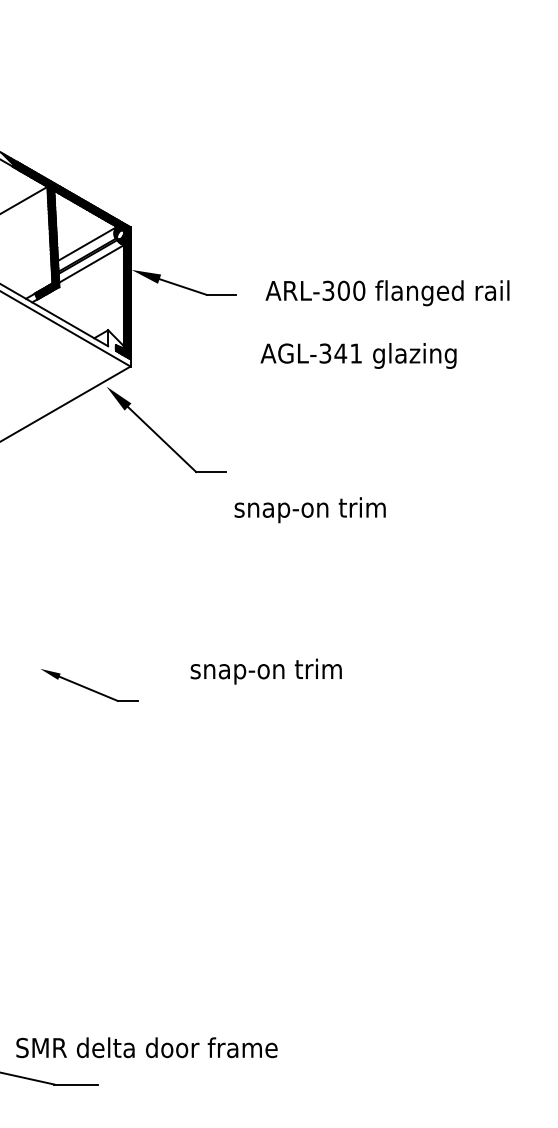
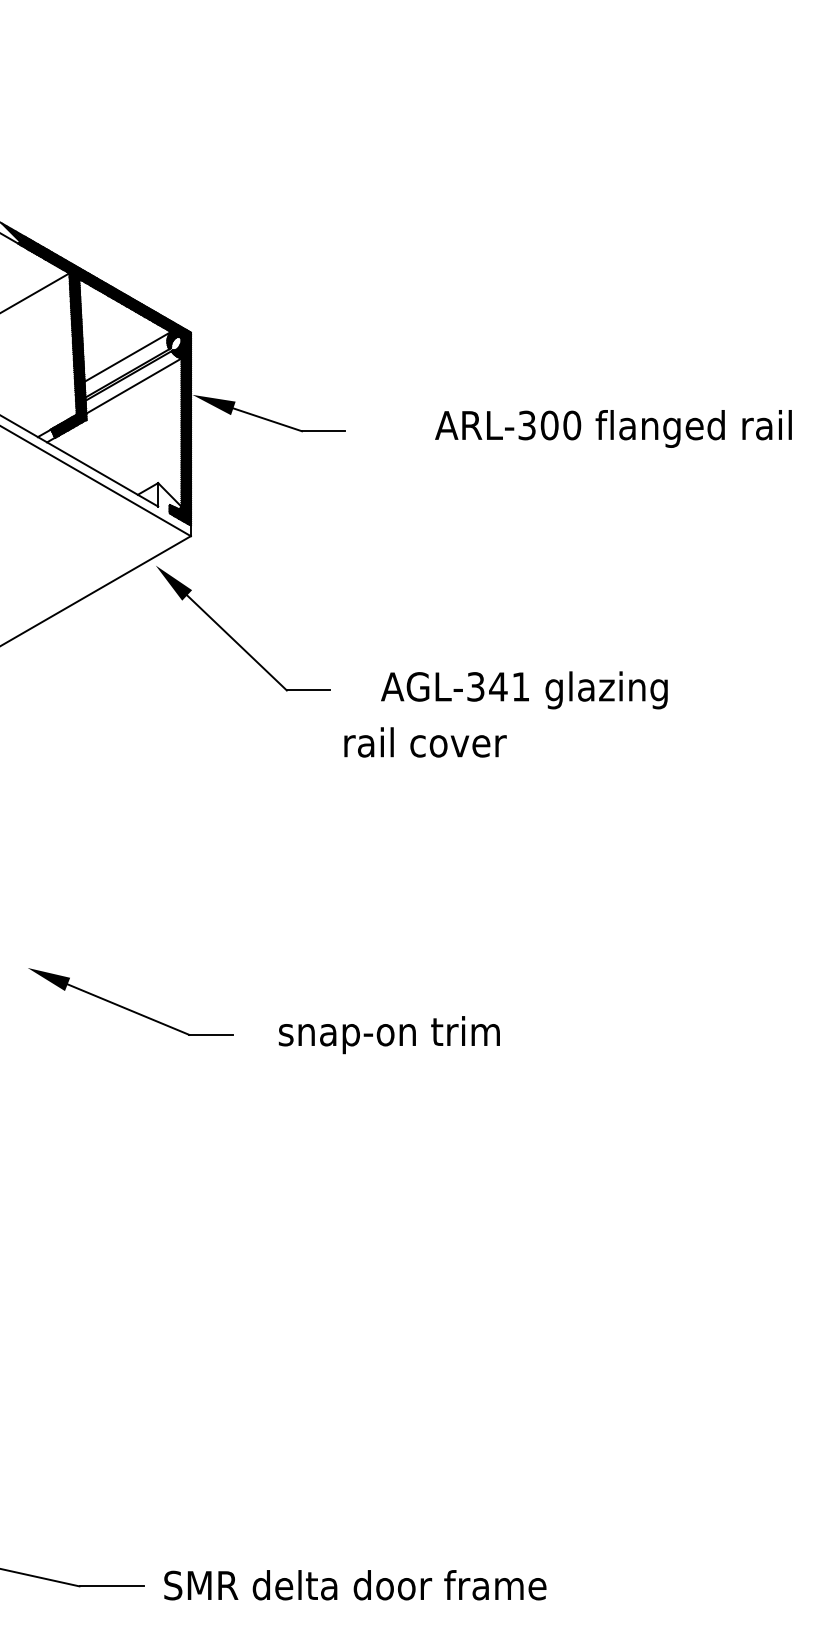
text: (387, 293) -> (613, 429), moved
text: (358, 355) -> (524, 689), moved
text: (309, 510) -> (452, 746), snap-on trim -> rail cover
text: (265, 671) -> (388, 1034), moved
part: (89, 685) -> (130, 1002), size x1.43
text: (146, 1047) -> (354, 1584), moved

